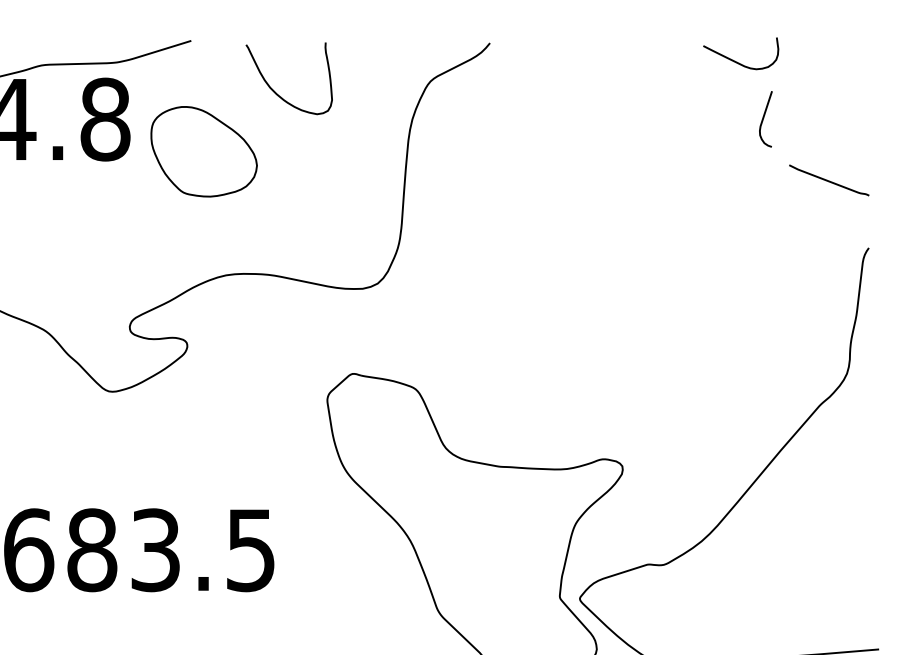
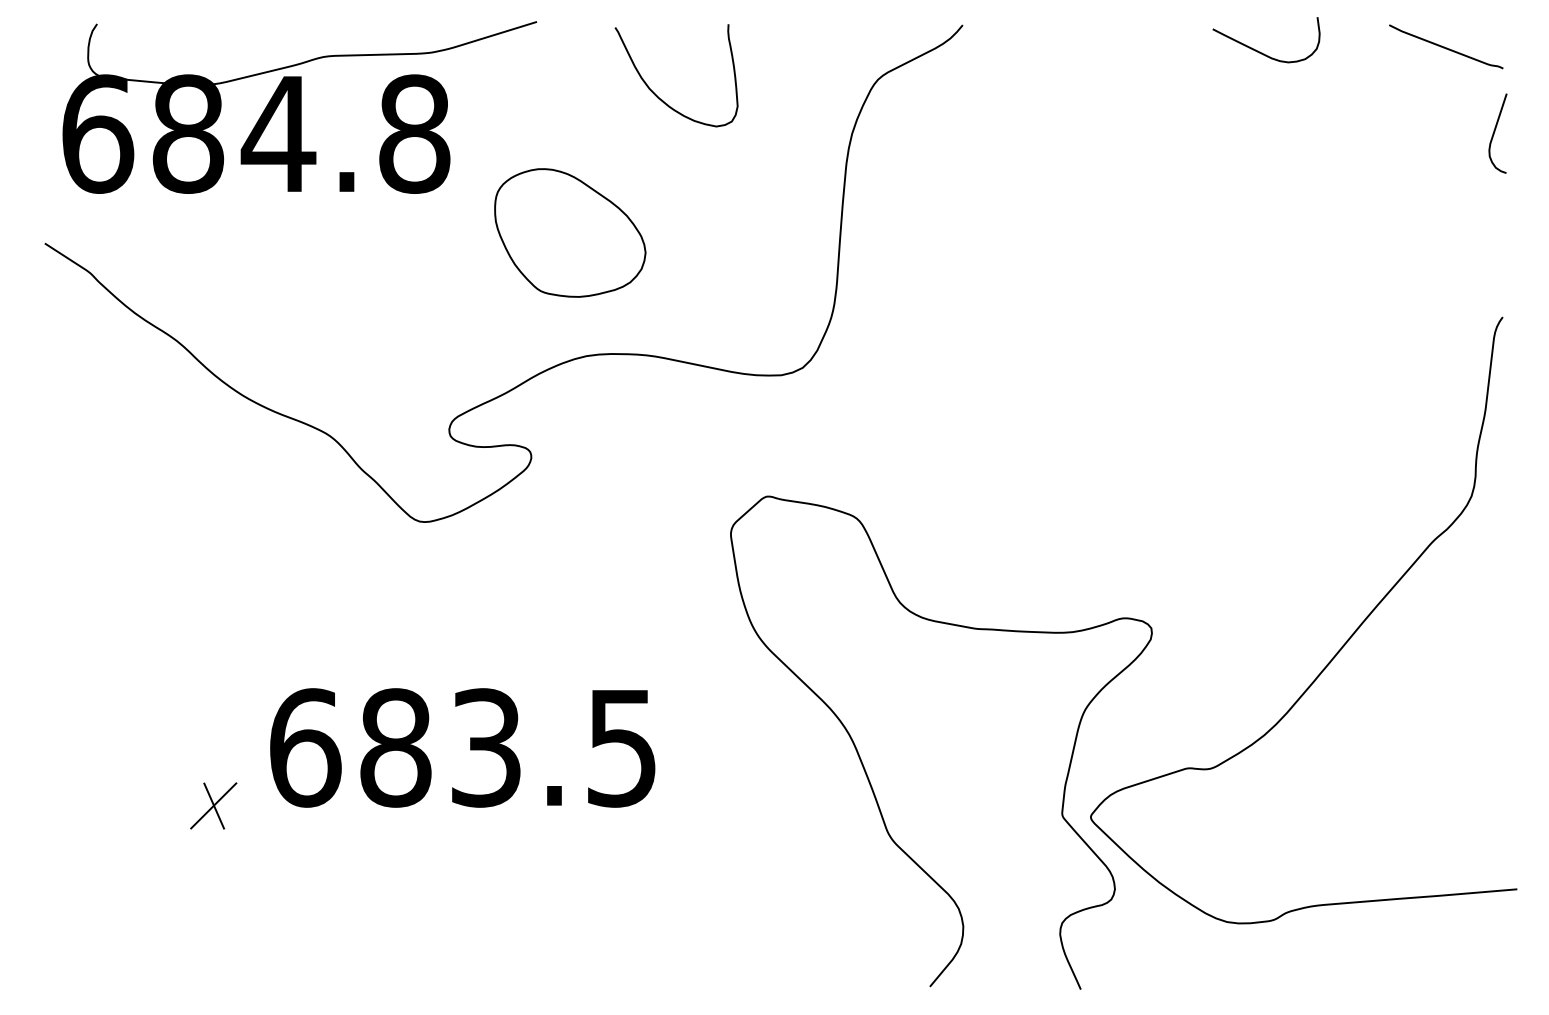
curve: (736, 61) -> (1260, 51), moved
curve: (764, 117) -> (1495, 131), moved
part: (204, 151) -> (570, 232), moved
curve: (829, 180) -> (1446, 47), moved

